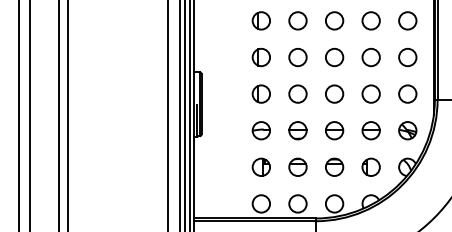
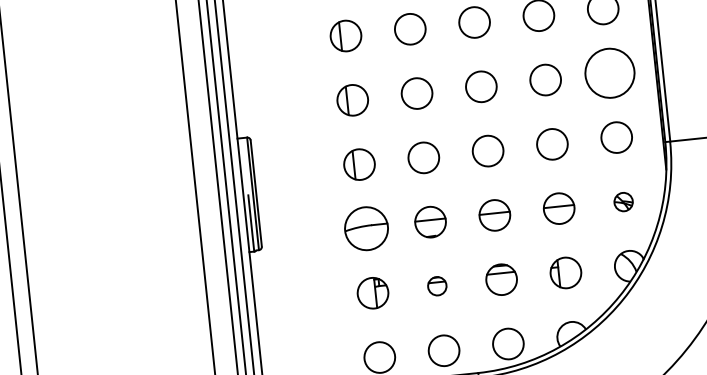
circle: (407, 57) -> (609, 73), size x1.6
part: (260, 130) -> (364, 228), size x1.4
part: (407, 130) -> (622, 201), size x0.6
part: (297, 166) -> (436, 285), size x0.6

